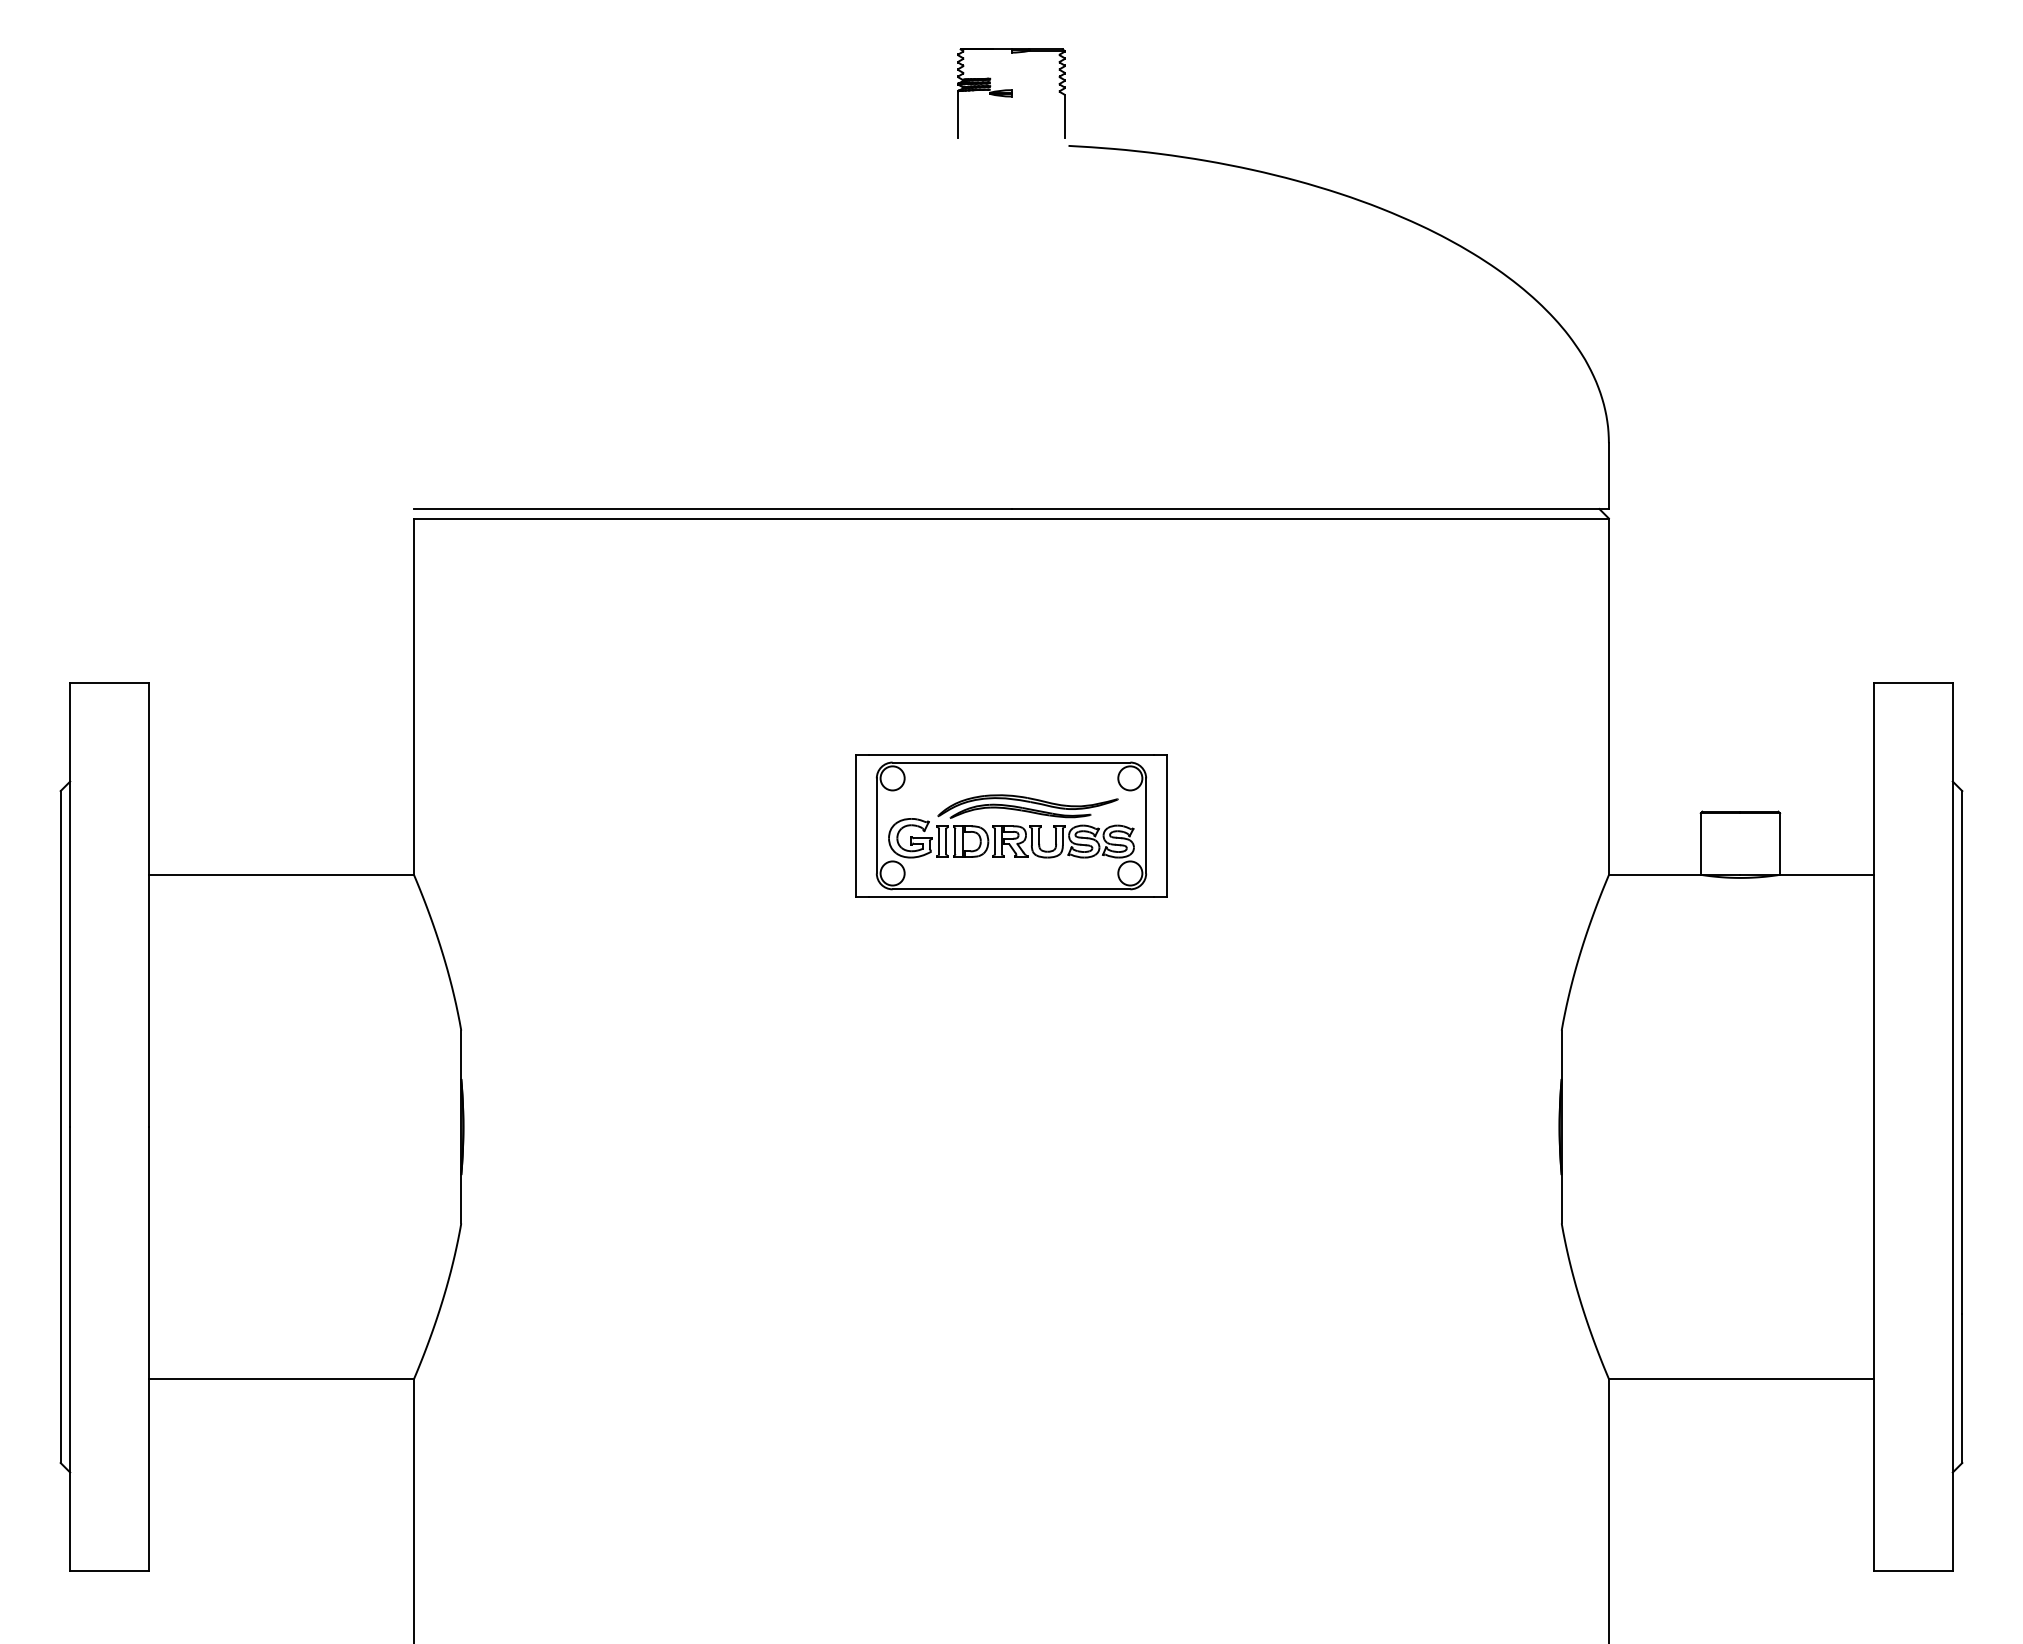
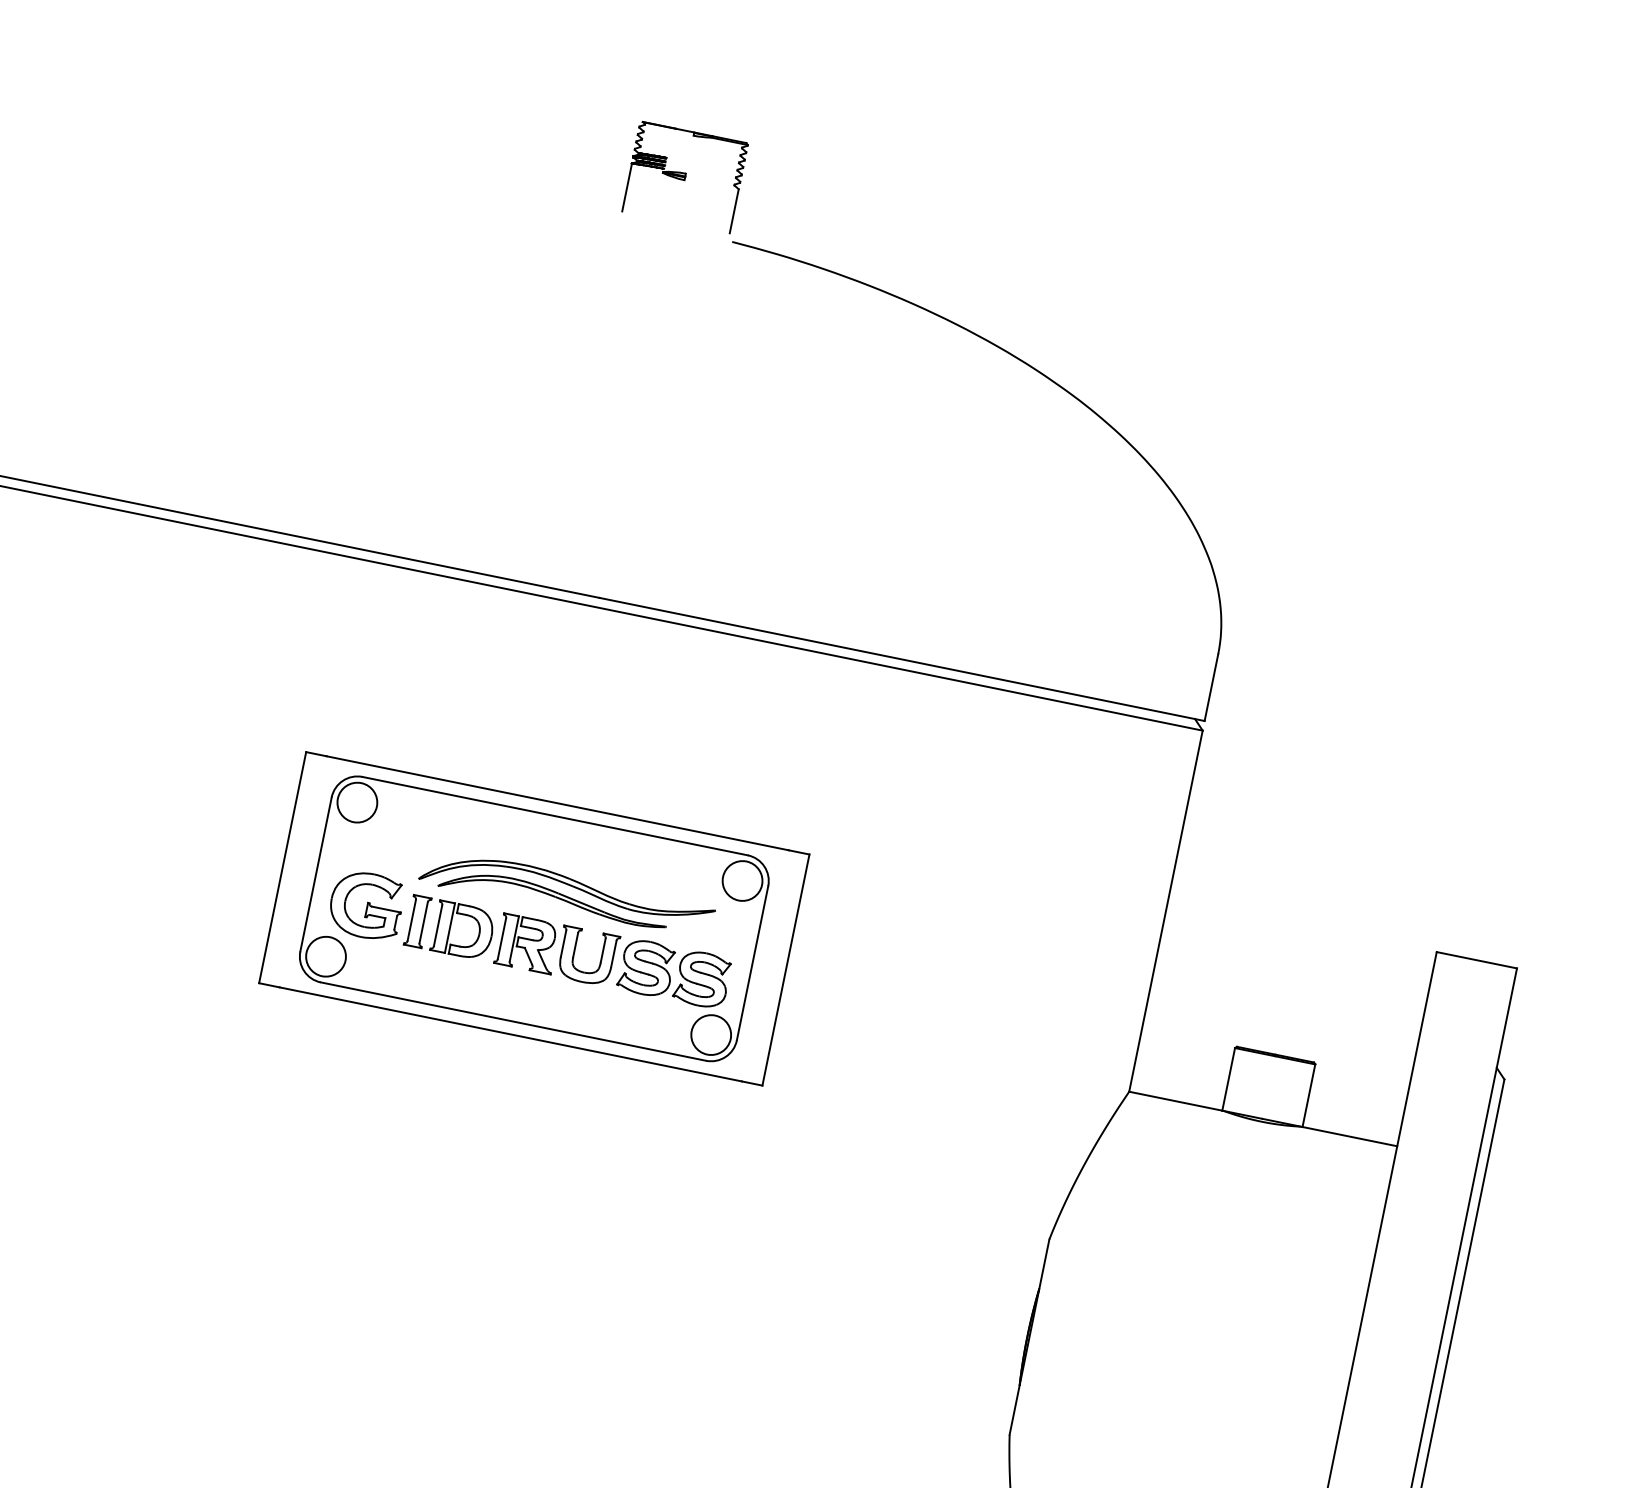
part: (1011, 825) -> (534, 918), size x1.6

